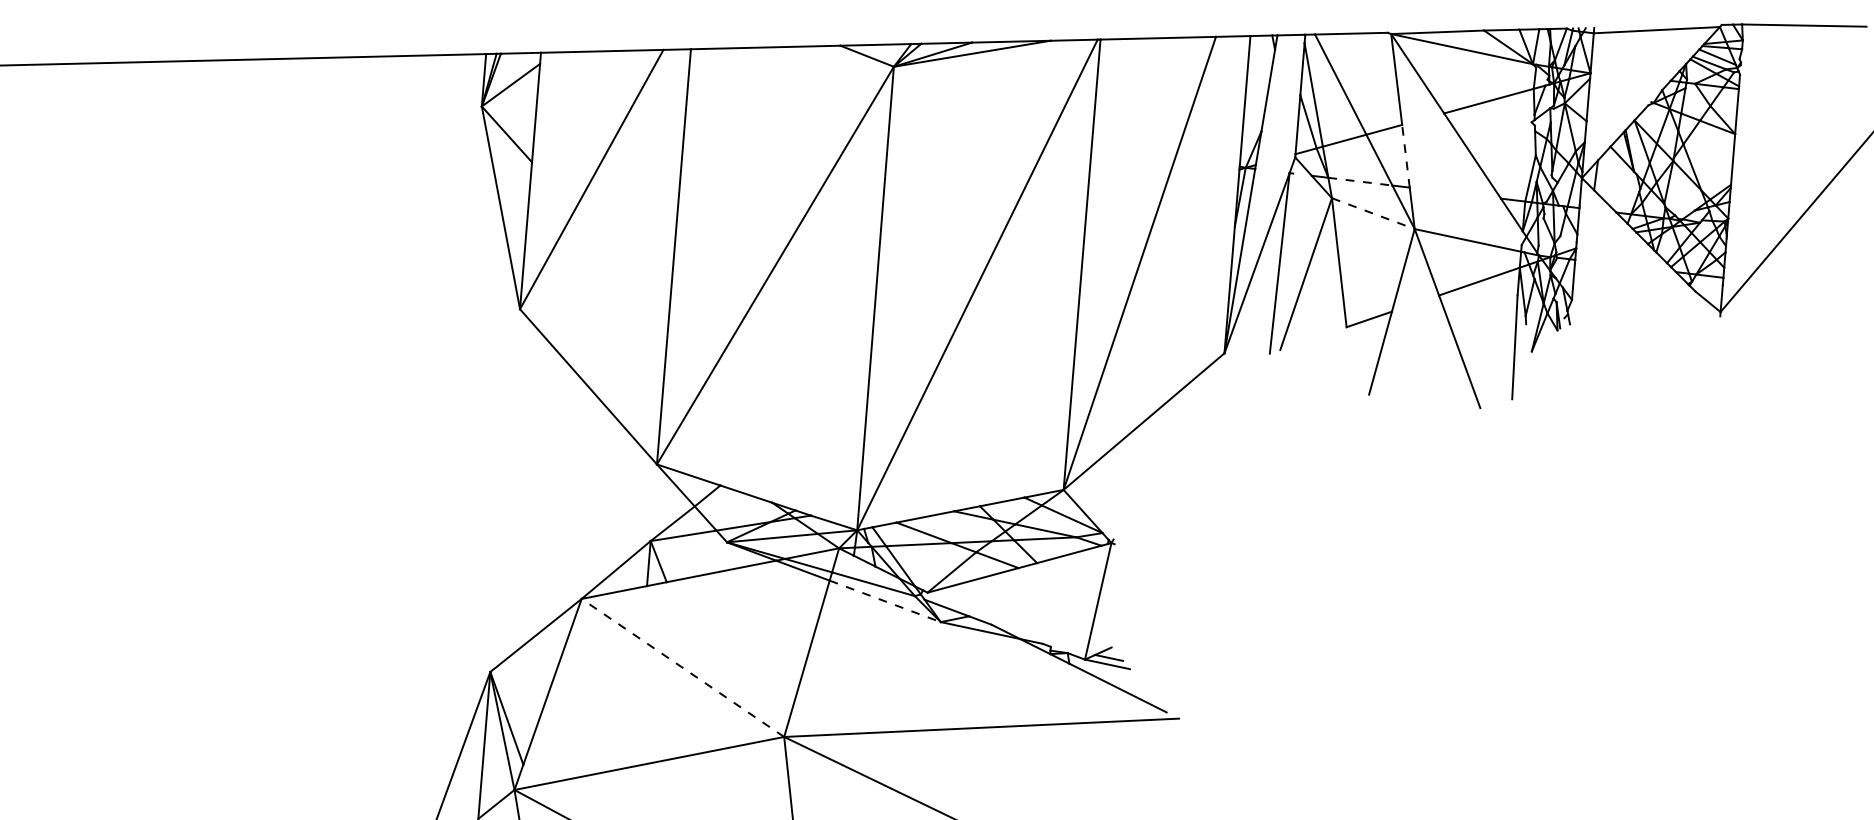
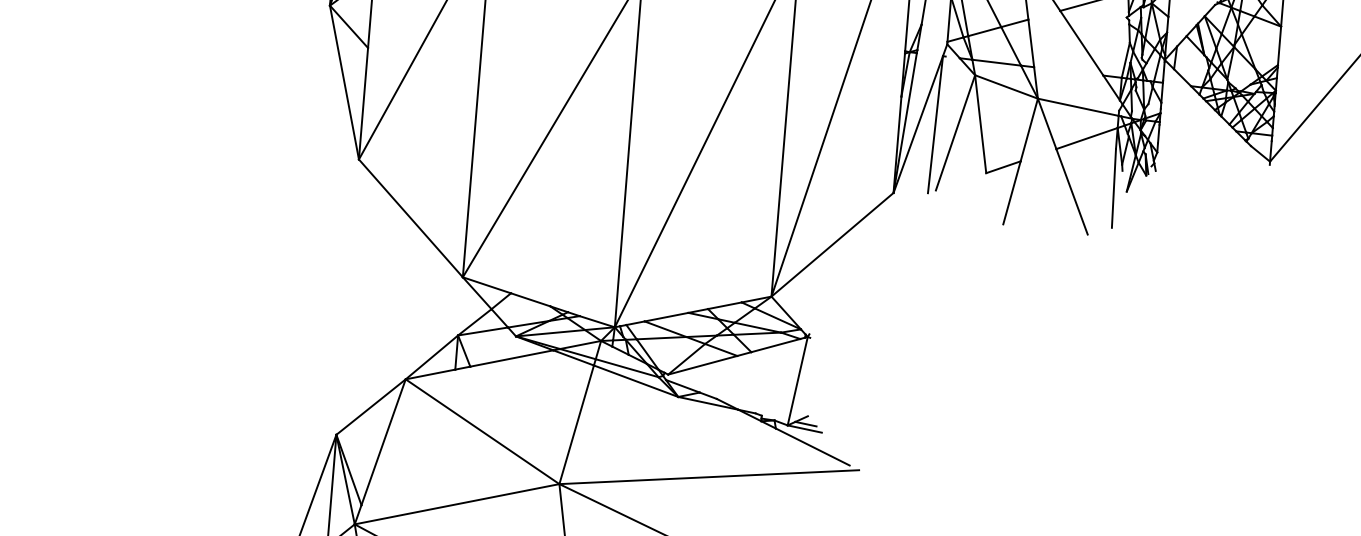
line: (1405, 156) -> (1030, 43), dashed -> solid
line: (1360, 181) -> (996, 62), dashed -> solid
line: (1373, 213) -> (1006, 86), dashed -> solid
line: (885, 601) -> (636, 381), dashed -> solid
line: (682, 667) -> (482, 431), dashed -> solid

